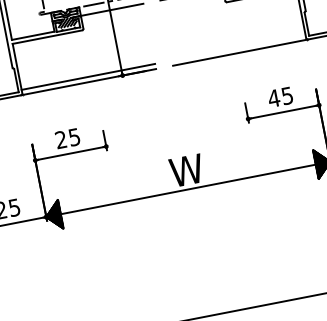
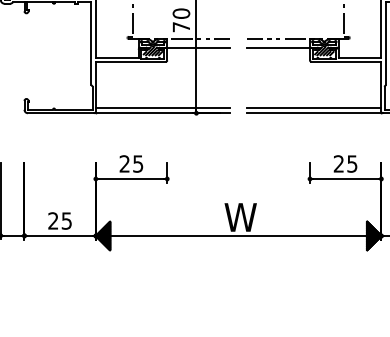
line: (239, 48) -> (314, 108), added
text: (273, 98) -> (338, 163), 45 -> 25

